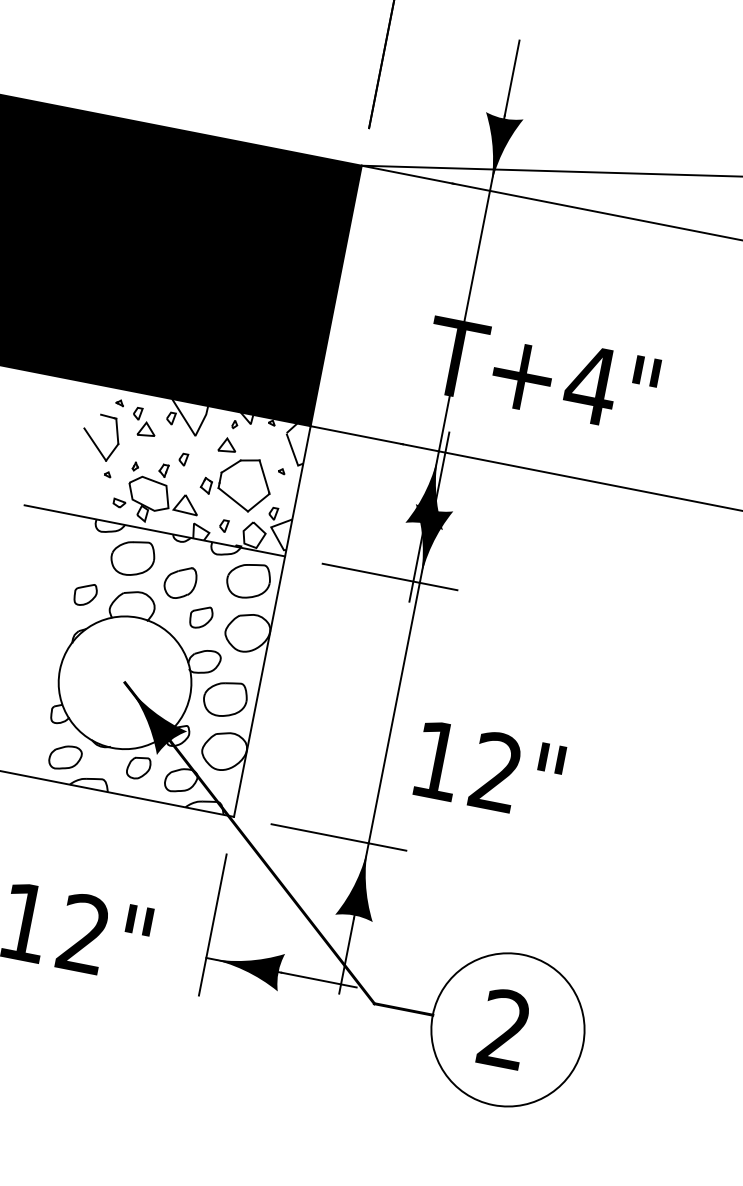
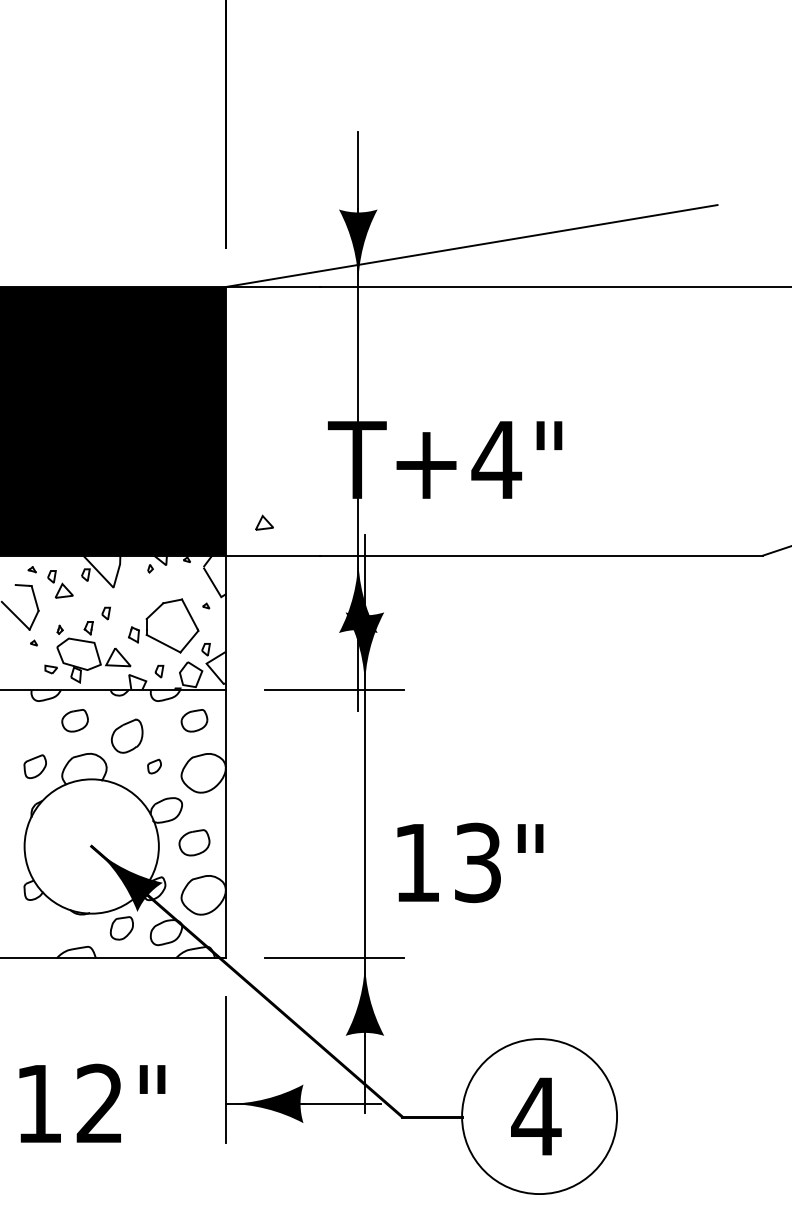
part: (227, 445) -> (264, 522), moved
part: (132, 557) -> (74, 720), size x0.6
part: (248, 580) -> (194, 720), size x0.6
part: (201, 617) -> (154, 766), size x0.6
part: (225, 698) -> (194, 842), size x0.7
part: (64, 757) -> (46, 932), removed
text: (496, 771) -> (477, 862), 12" -> 13"
text: (505, 1028) -> (536, 1115), 2 -> 4

